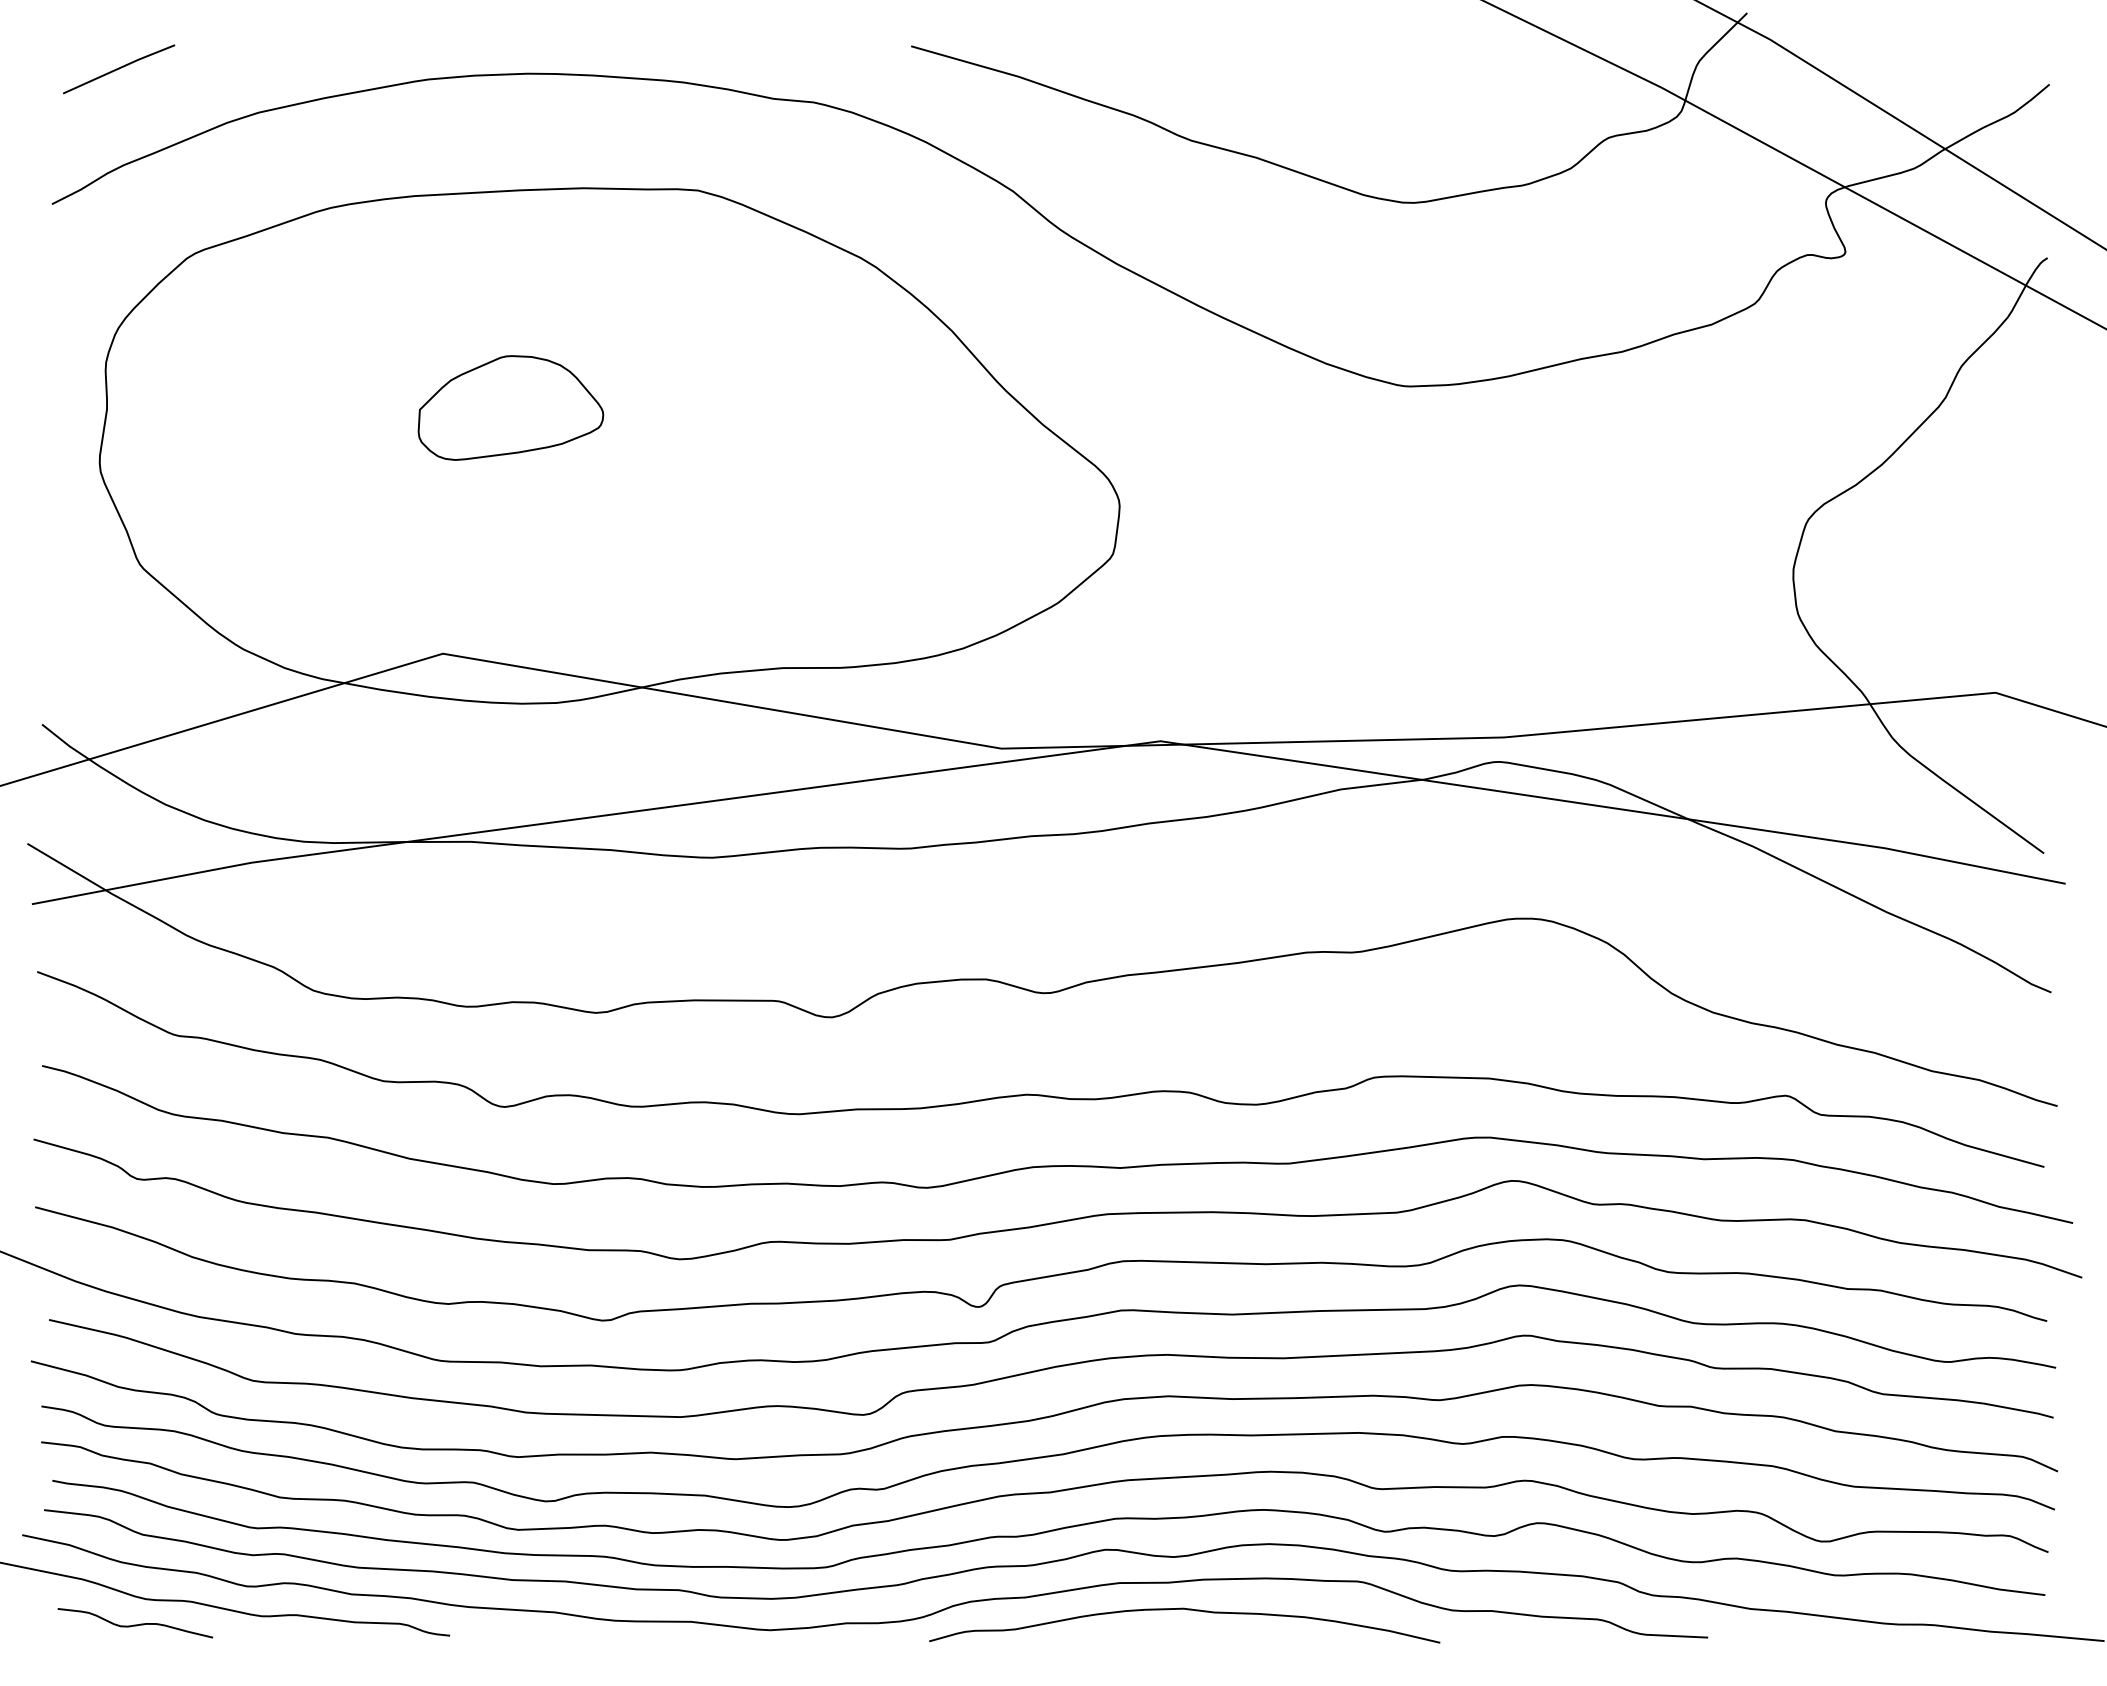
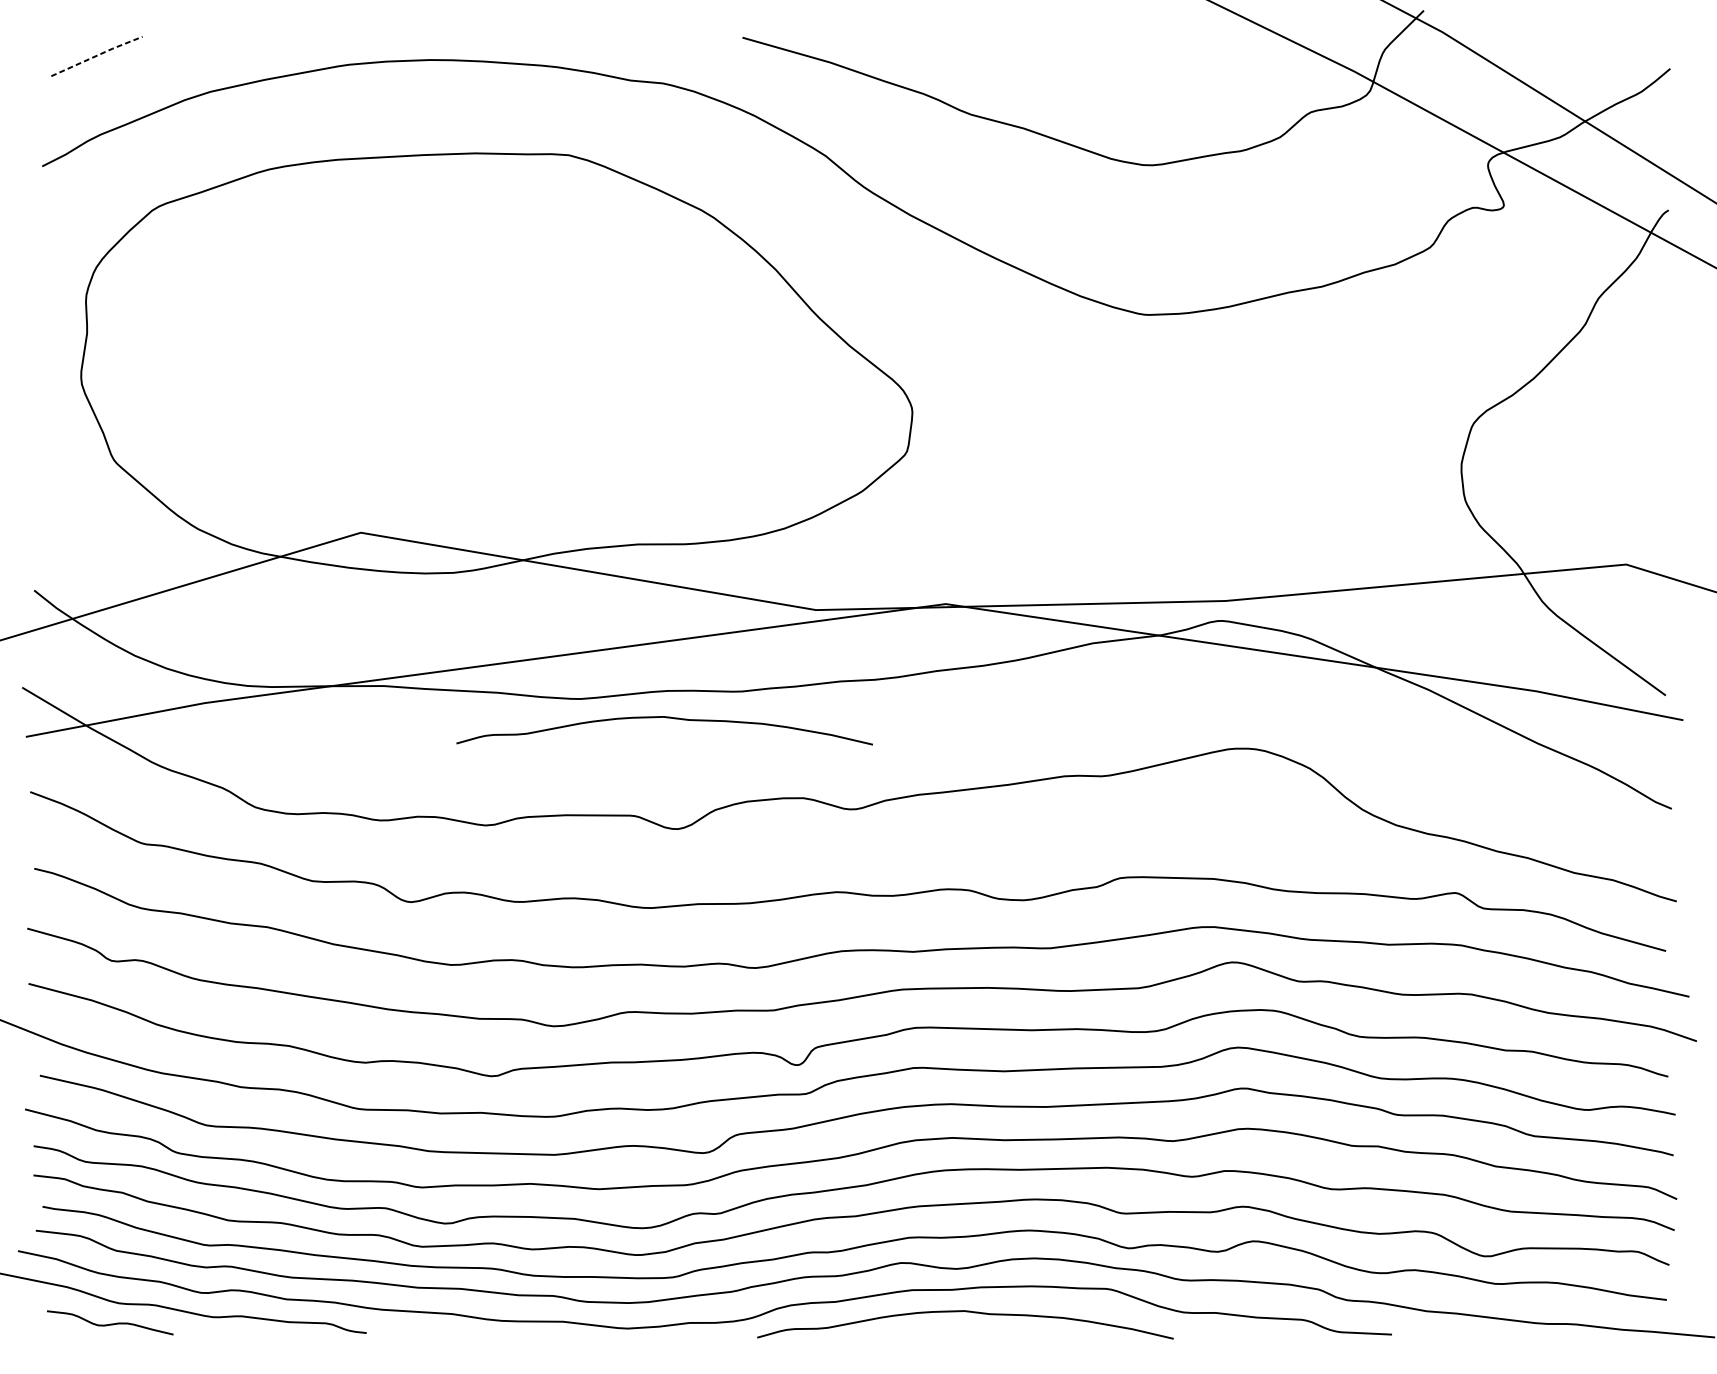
line: (119, 68) -> (97, 55), solid -> dashed
part: (510, 407) -> (415, 332), removed
curve: (818, 881) -> (666, 718), added

